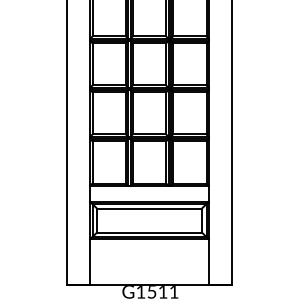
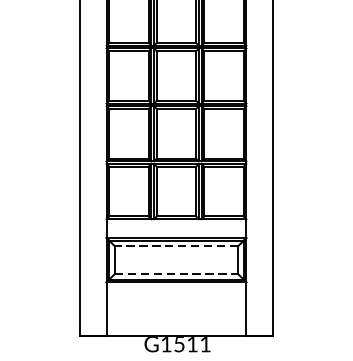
line: (149, 208) -> (176, 245), solid -> dashed
line: (149, 232) -> (176, 274), solid -> dashed

